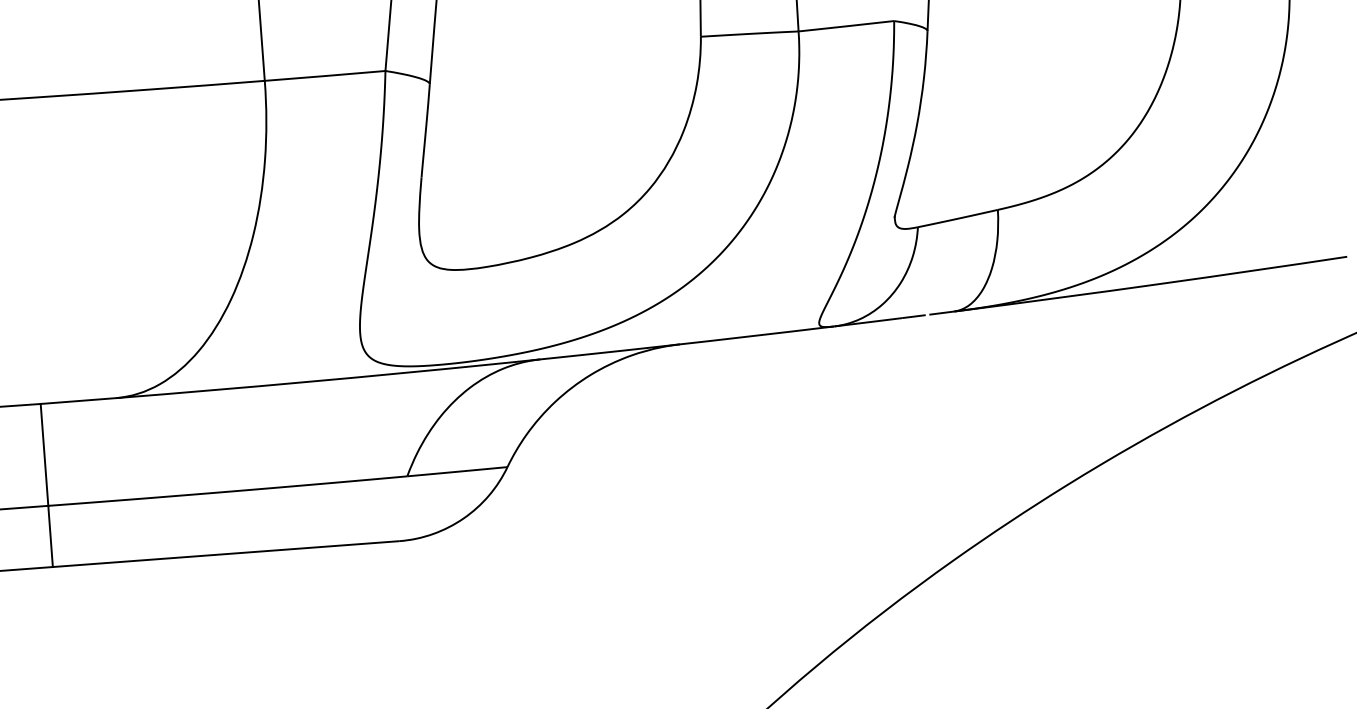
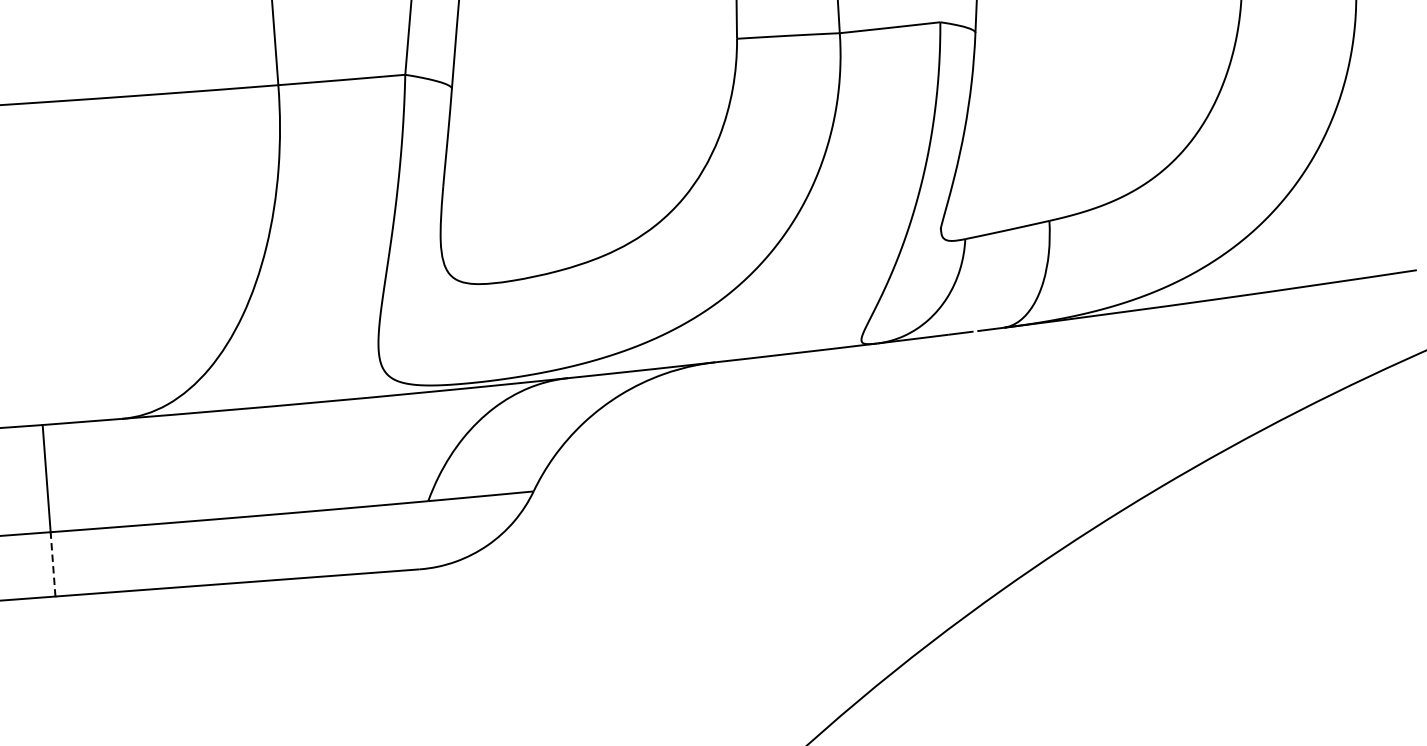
line: (50, 536) -> (52, 564), solid -> dashed

